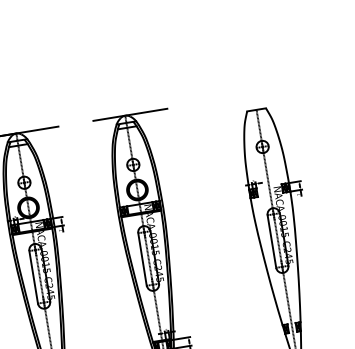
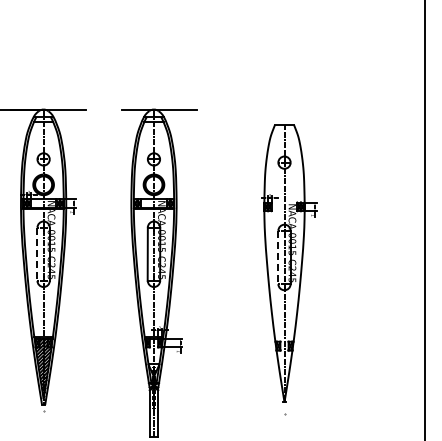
line: (272, 241) -> (278, 257), solid -> dashed
line: (33, 277) -> (37, 254), solid -> dashed

